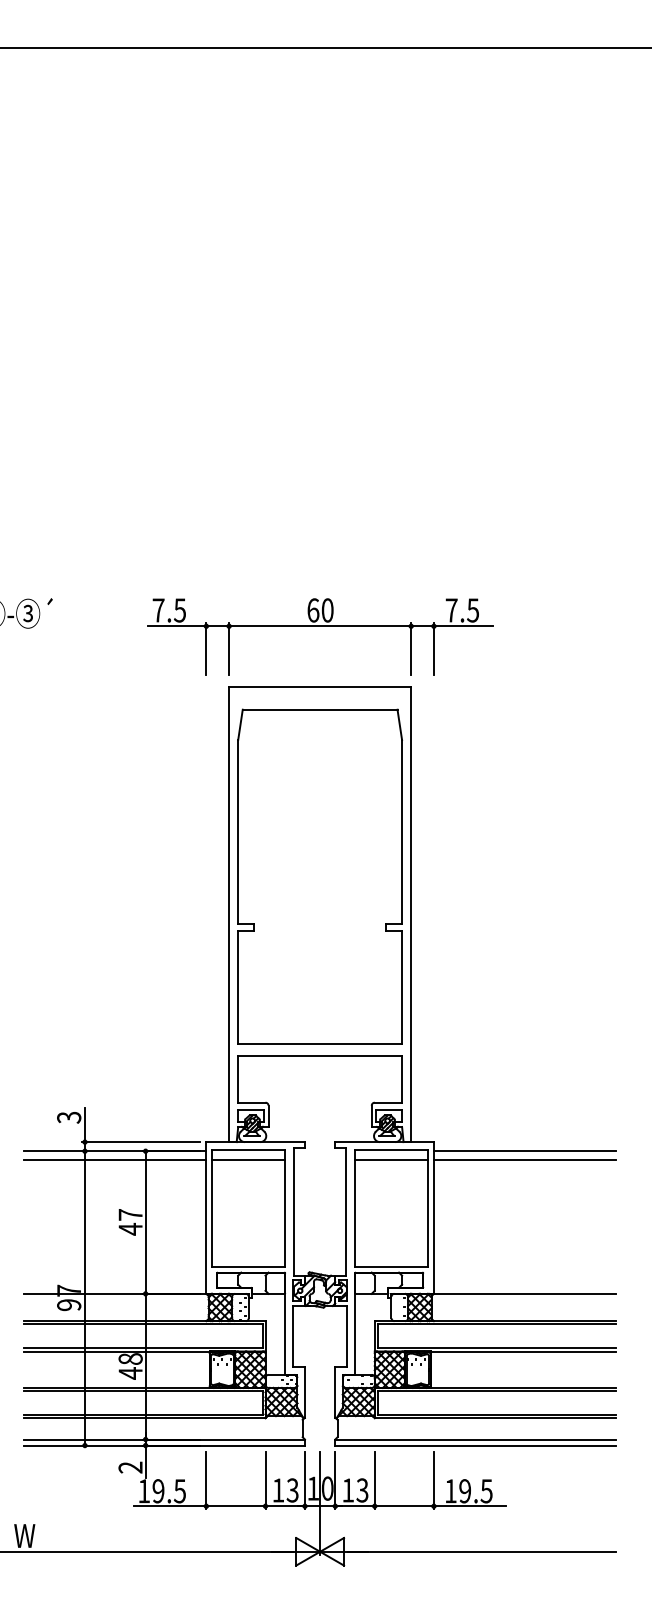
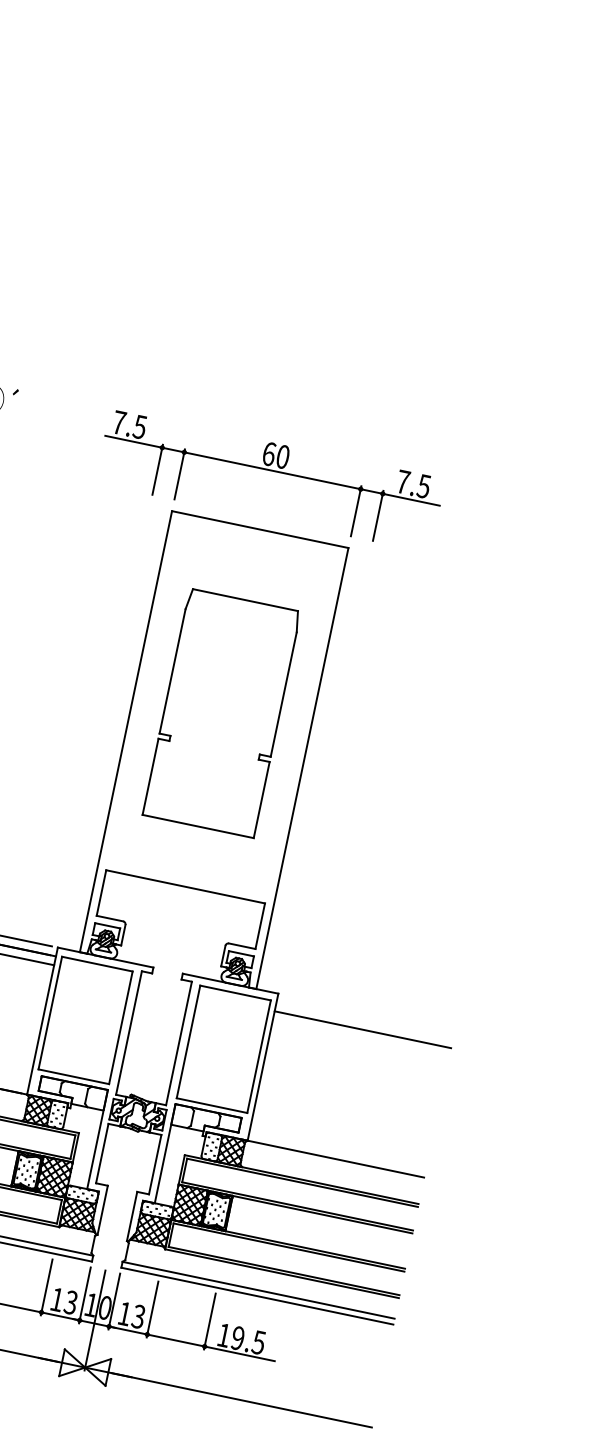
part: (319, 876) -> (221, 713), size x0.7
line: (524, 1151) -> (364, 1021), removed
line: (248, 1160) -> (94, 973), removed
line: (391, 1160) -> (233, 1002), removed

